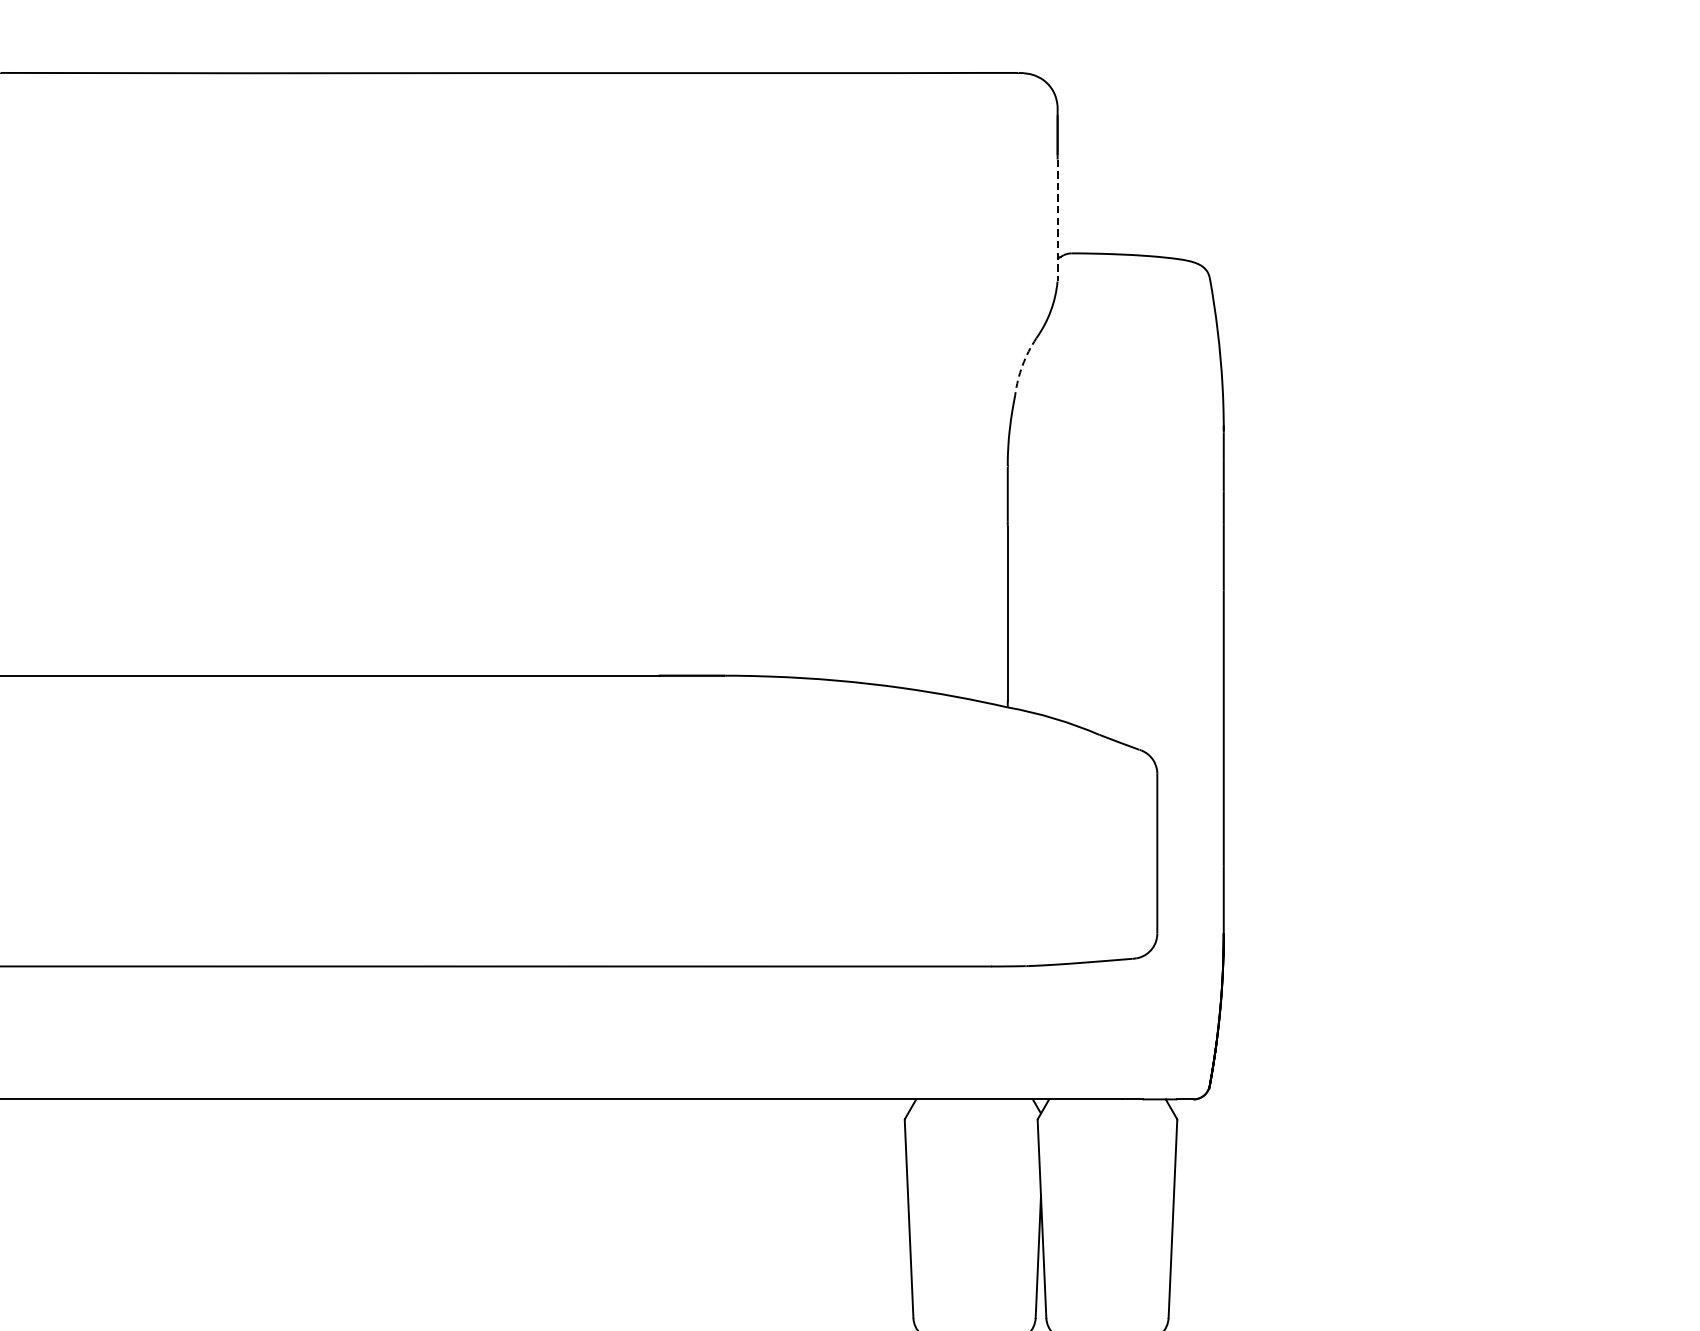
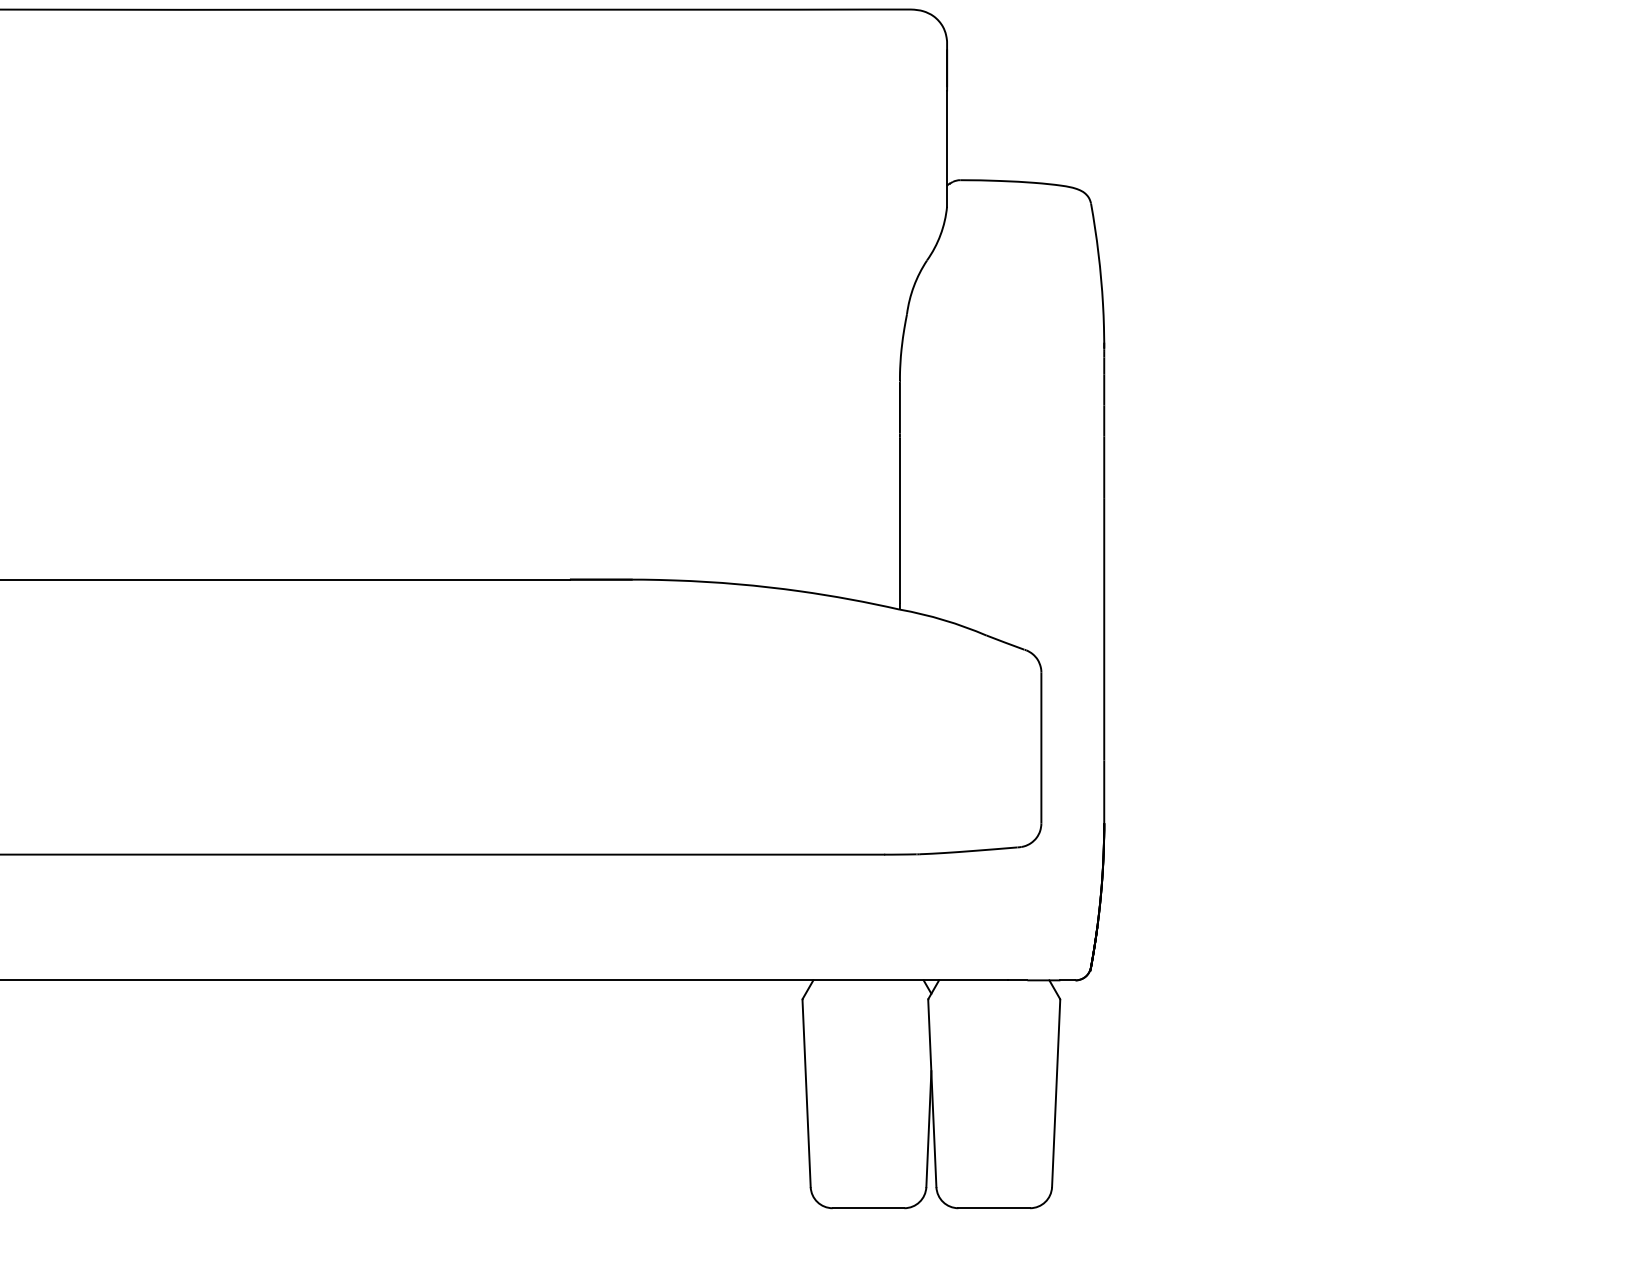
line: (1058, 220) -> (947, 149), dashed -> solid
arc: (1022, 365) -> (913, 286), dashed -> solid

